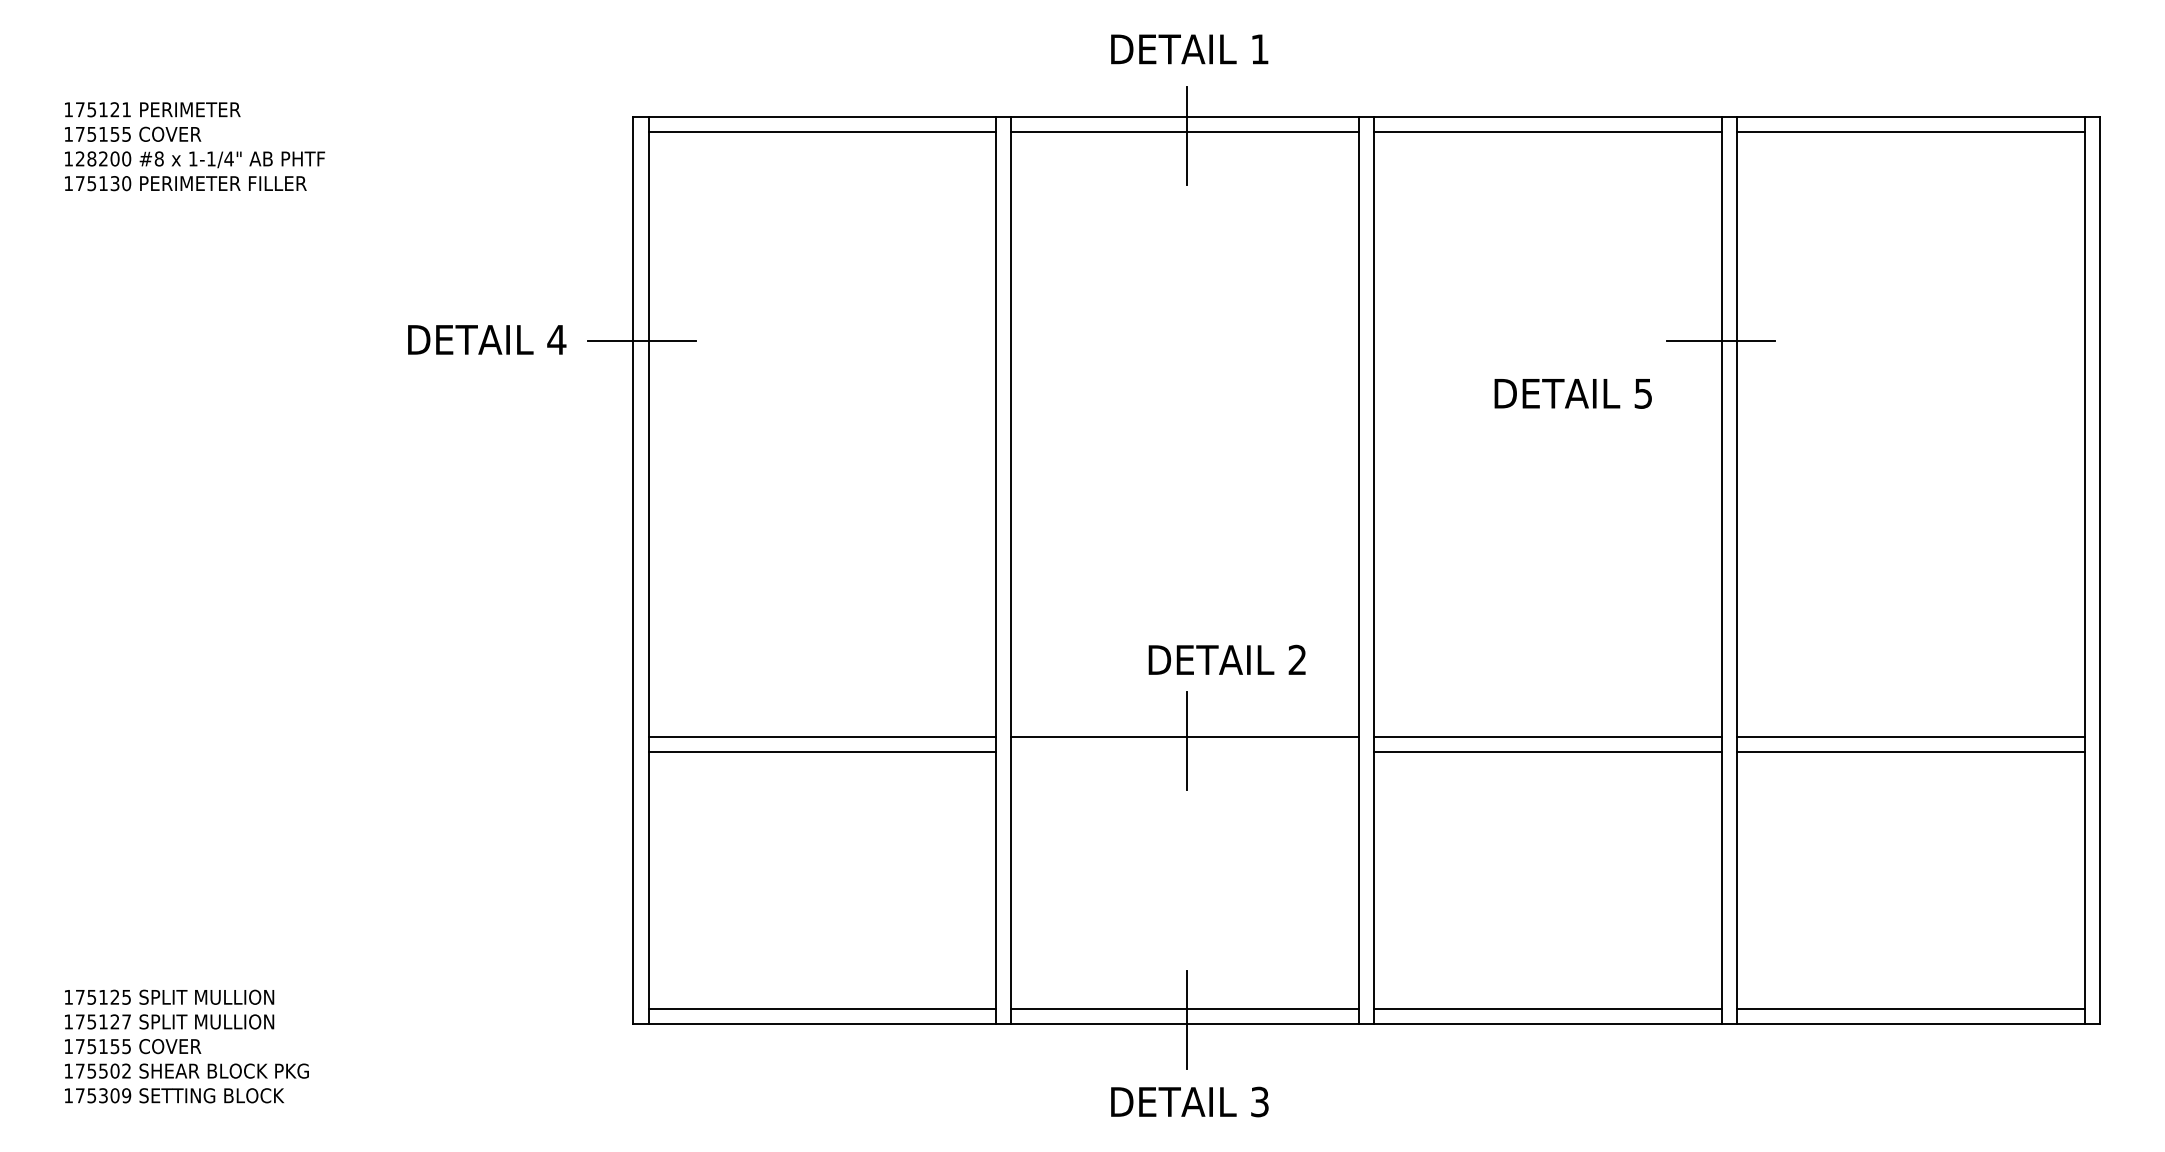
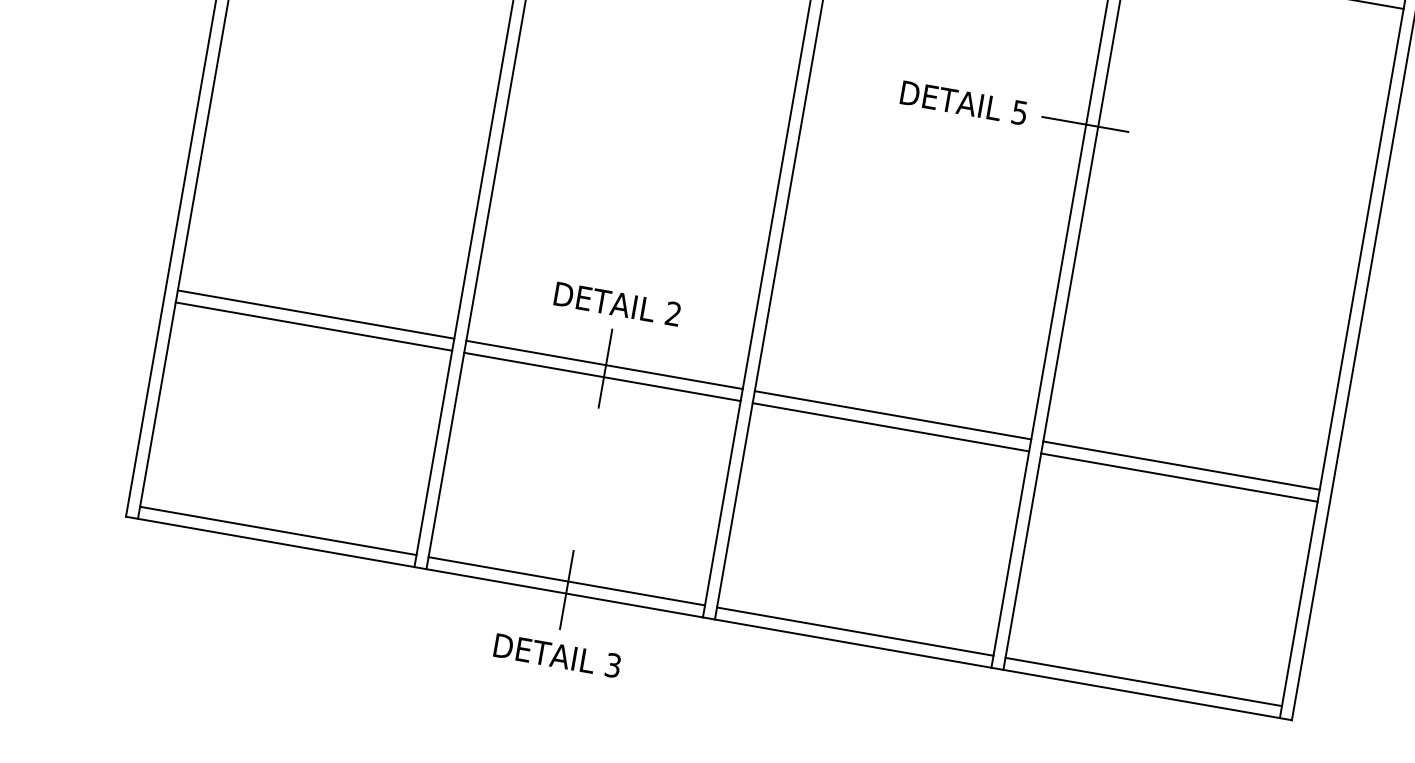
text: (1572, 393) -> (963, 102), moved
text: (1226, 659) -> (617, 303), moved
line: (1185, 752) -> (602, 377), added

